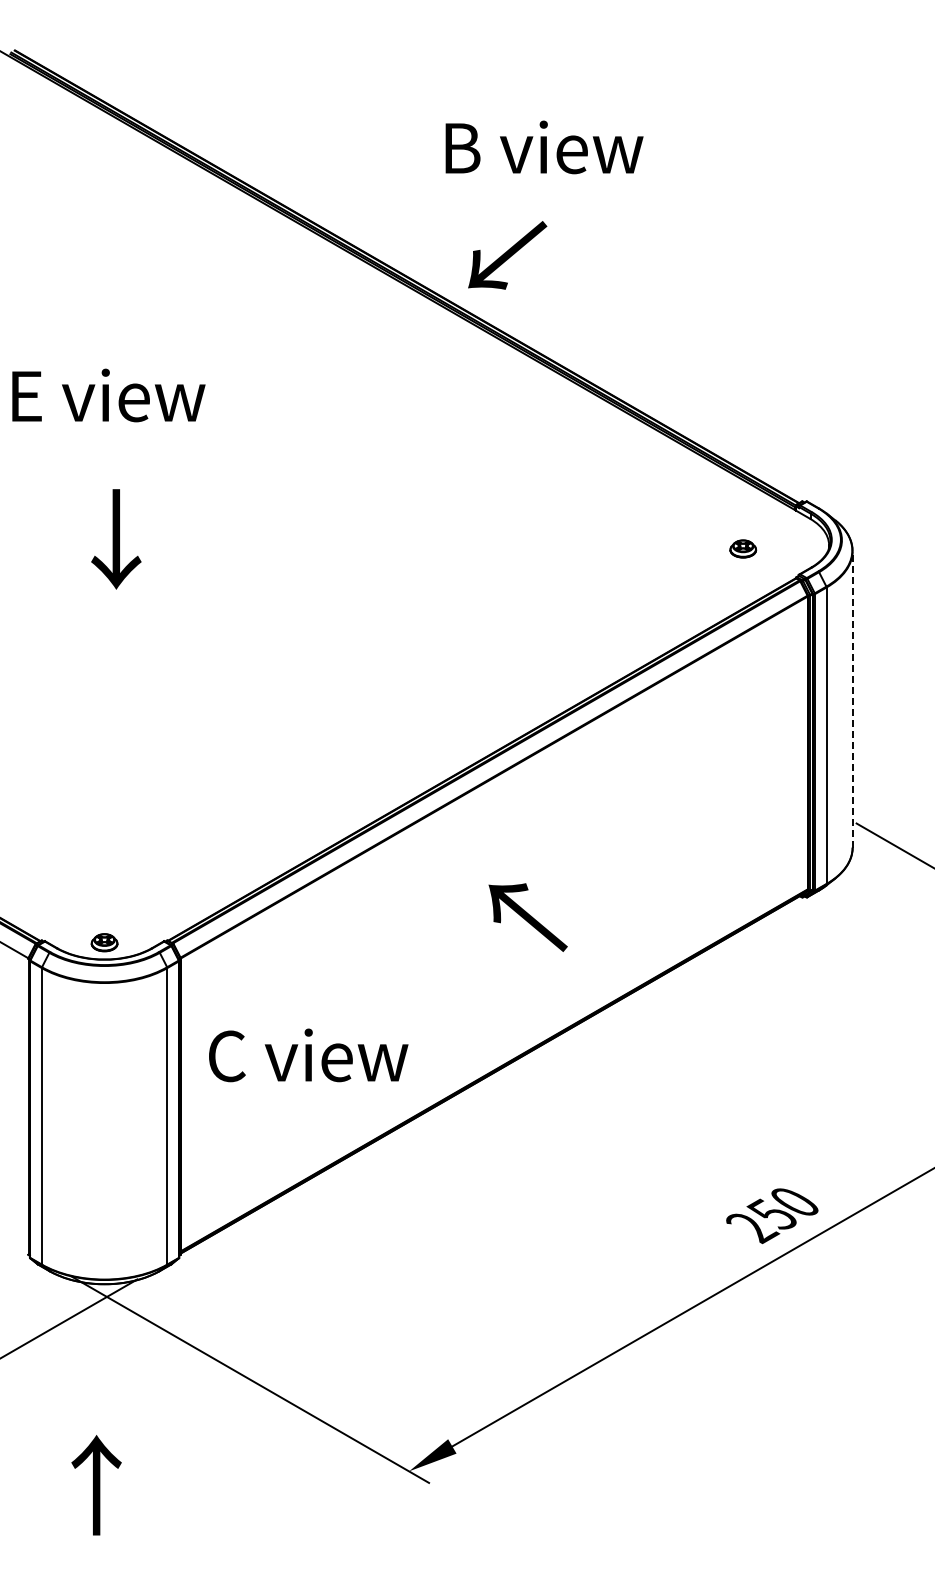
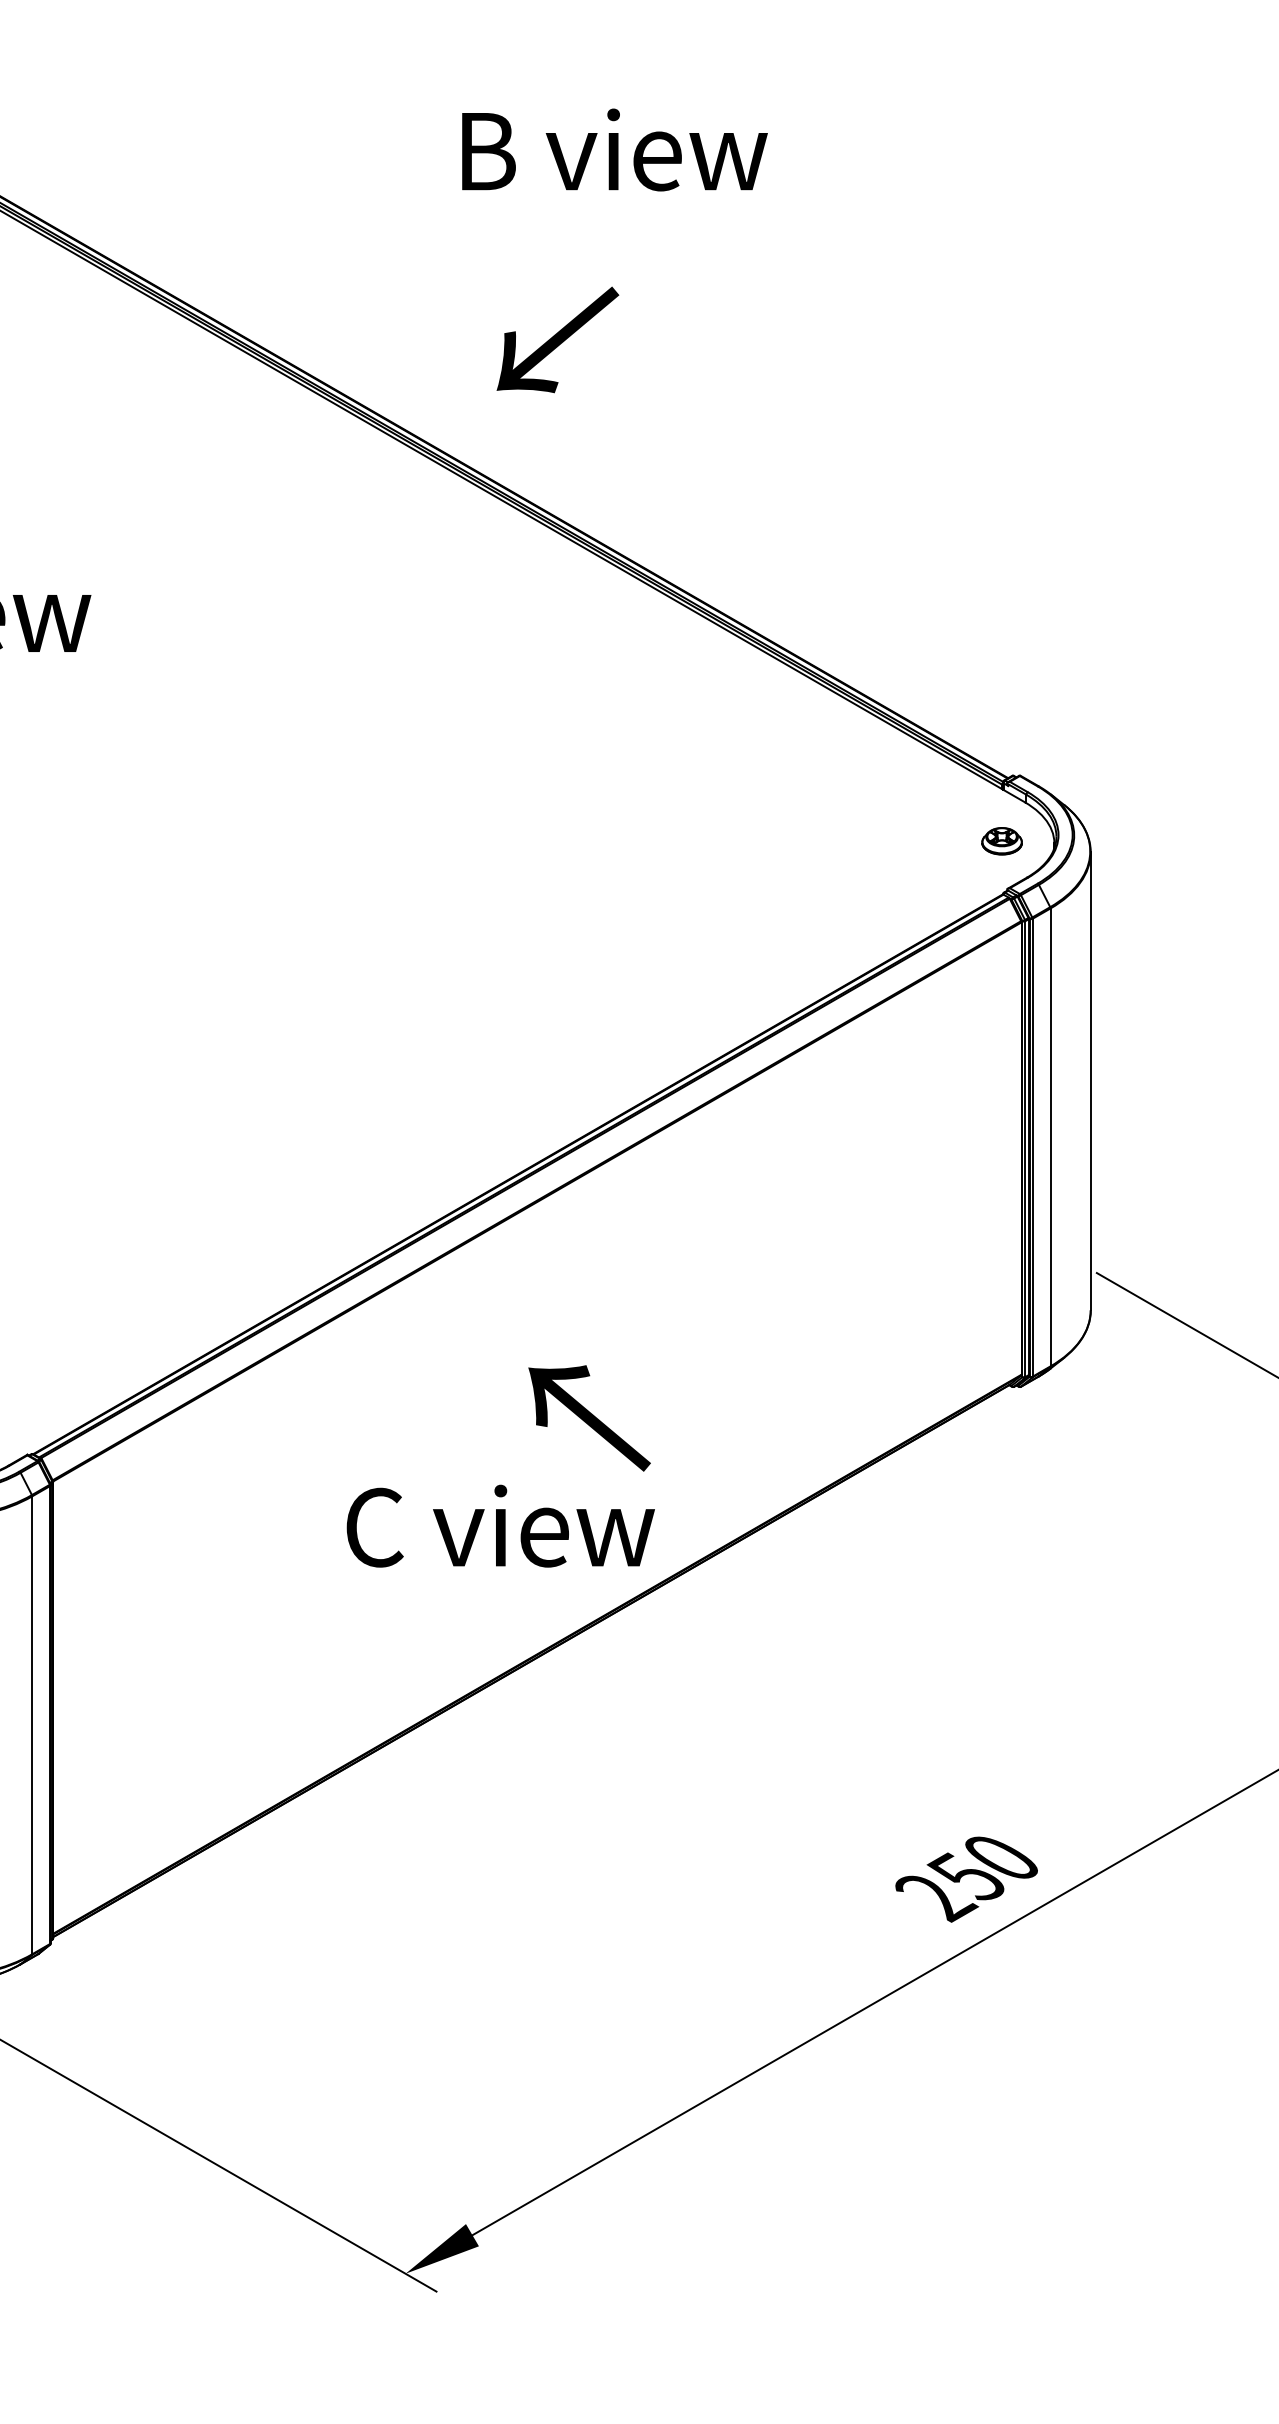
text: (544, 147) -> (614, 150), moved
text: (507, 255) -> (557, 340), moved
part: (743, 548) -> (1002, 840), moved
line: (852, 698) -> (1090, 1079), dashed -> solid
text: (308, 1055) -> (500, 1526), moved

